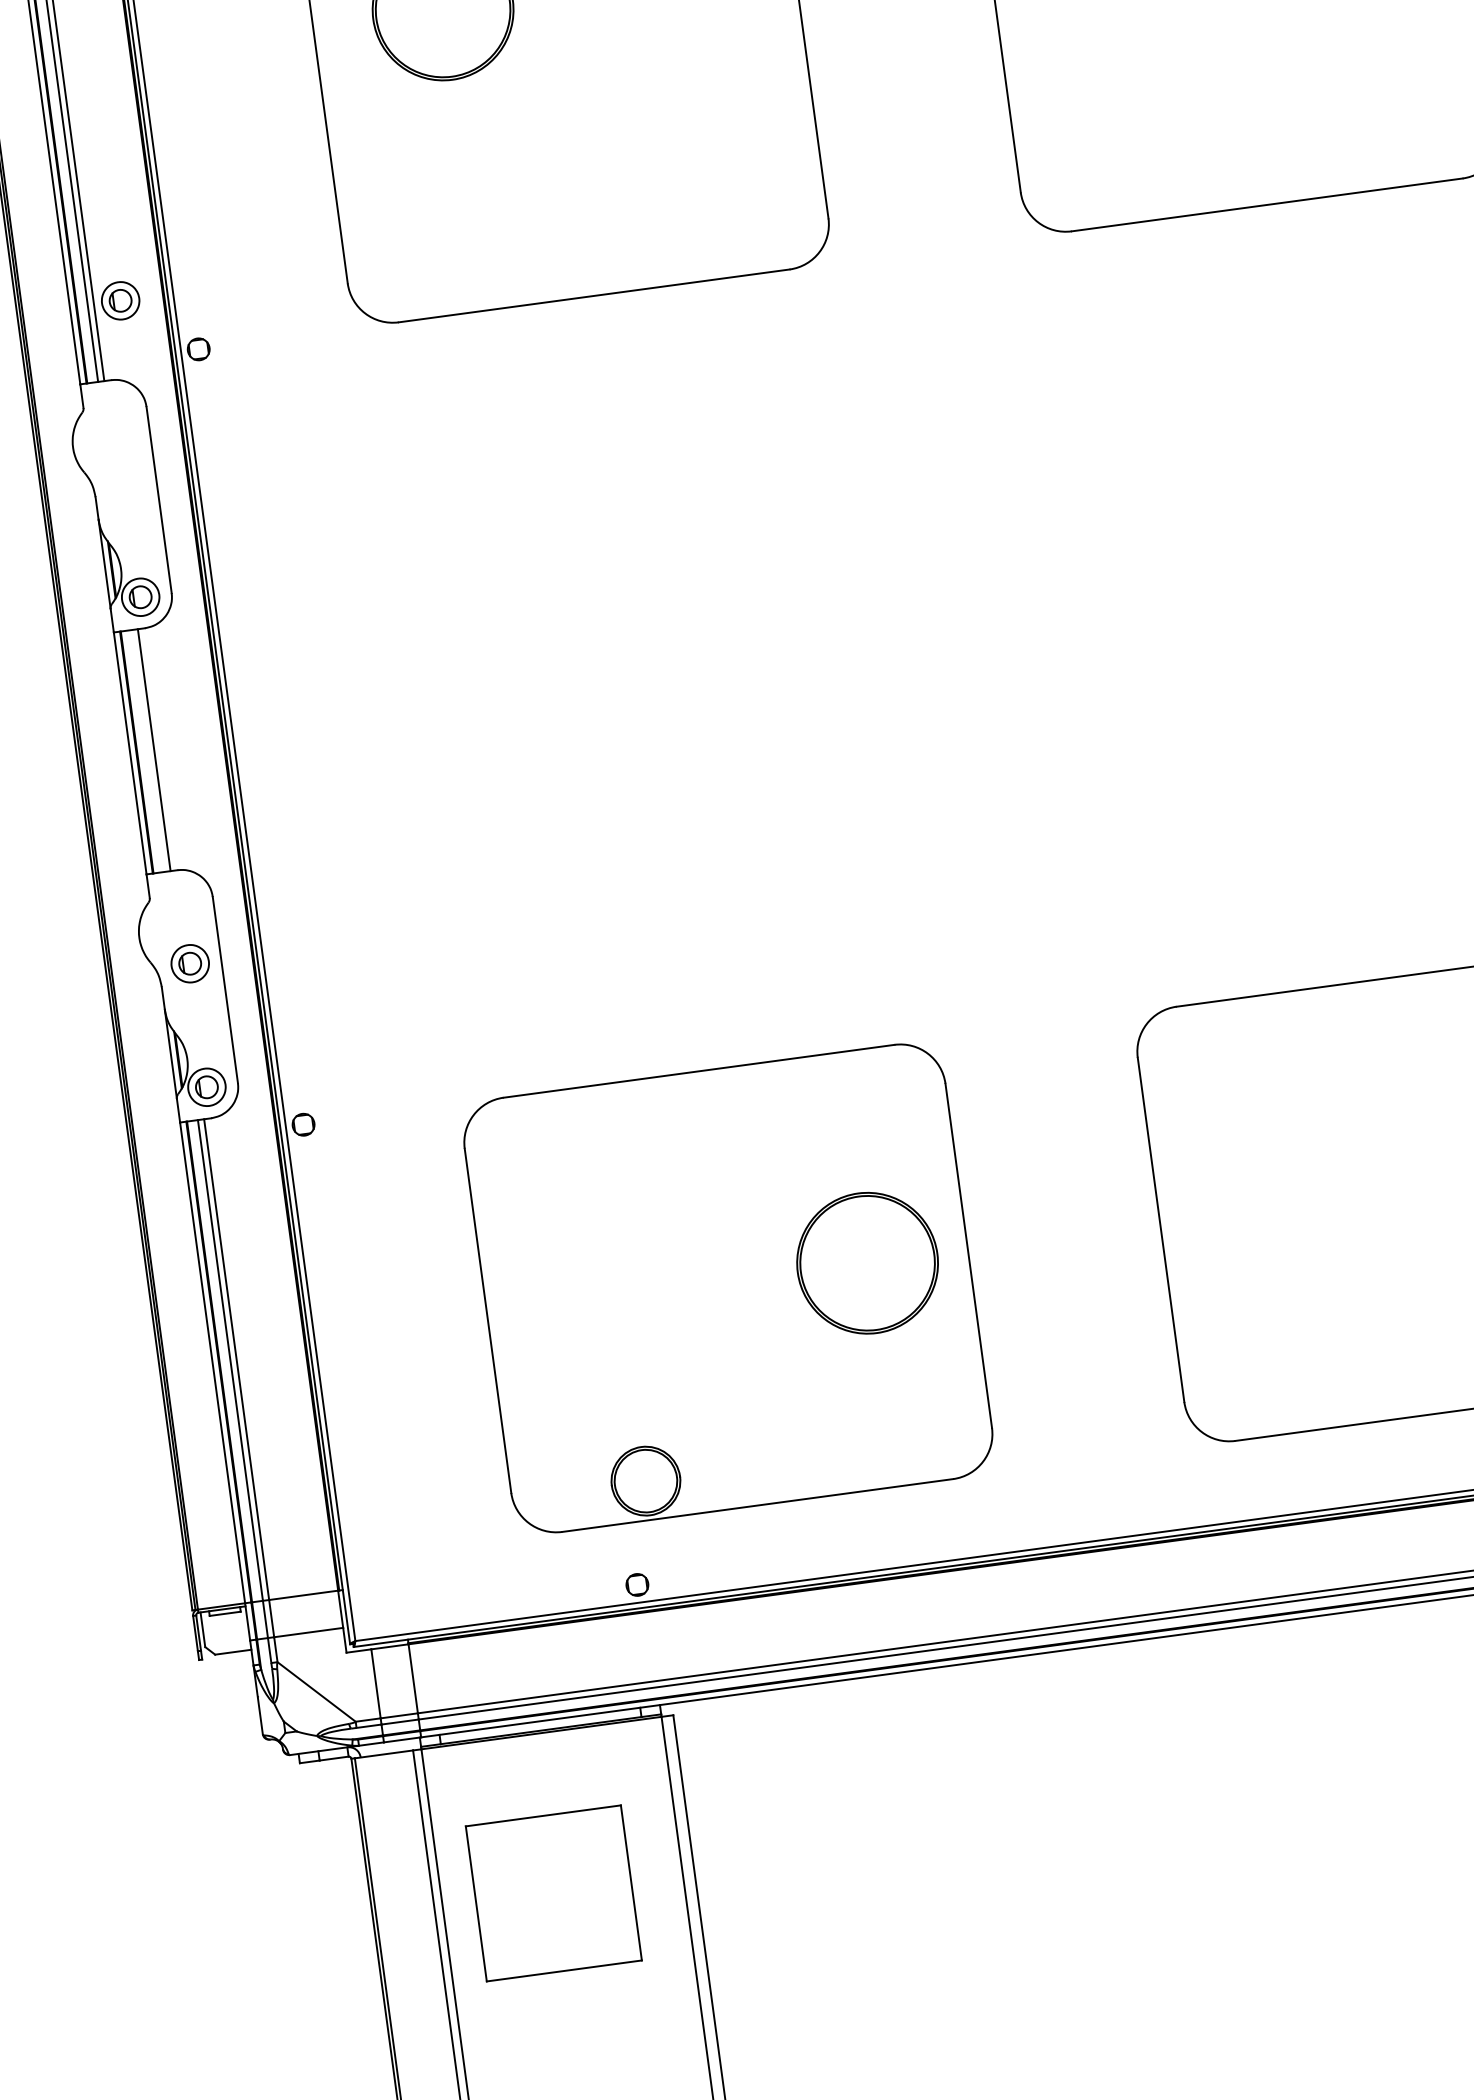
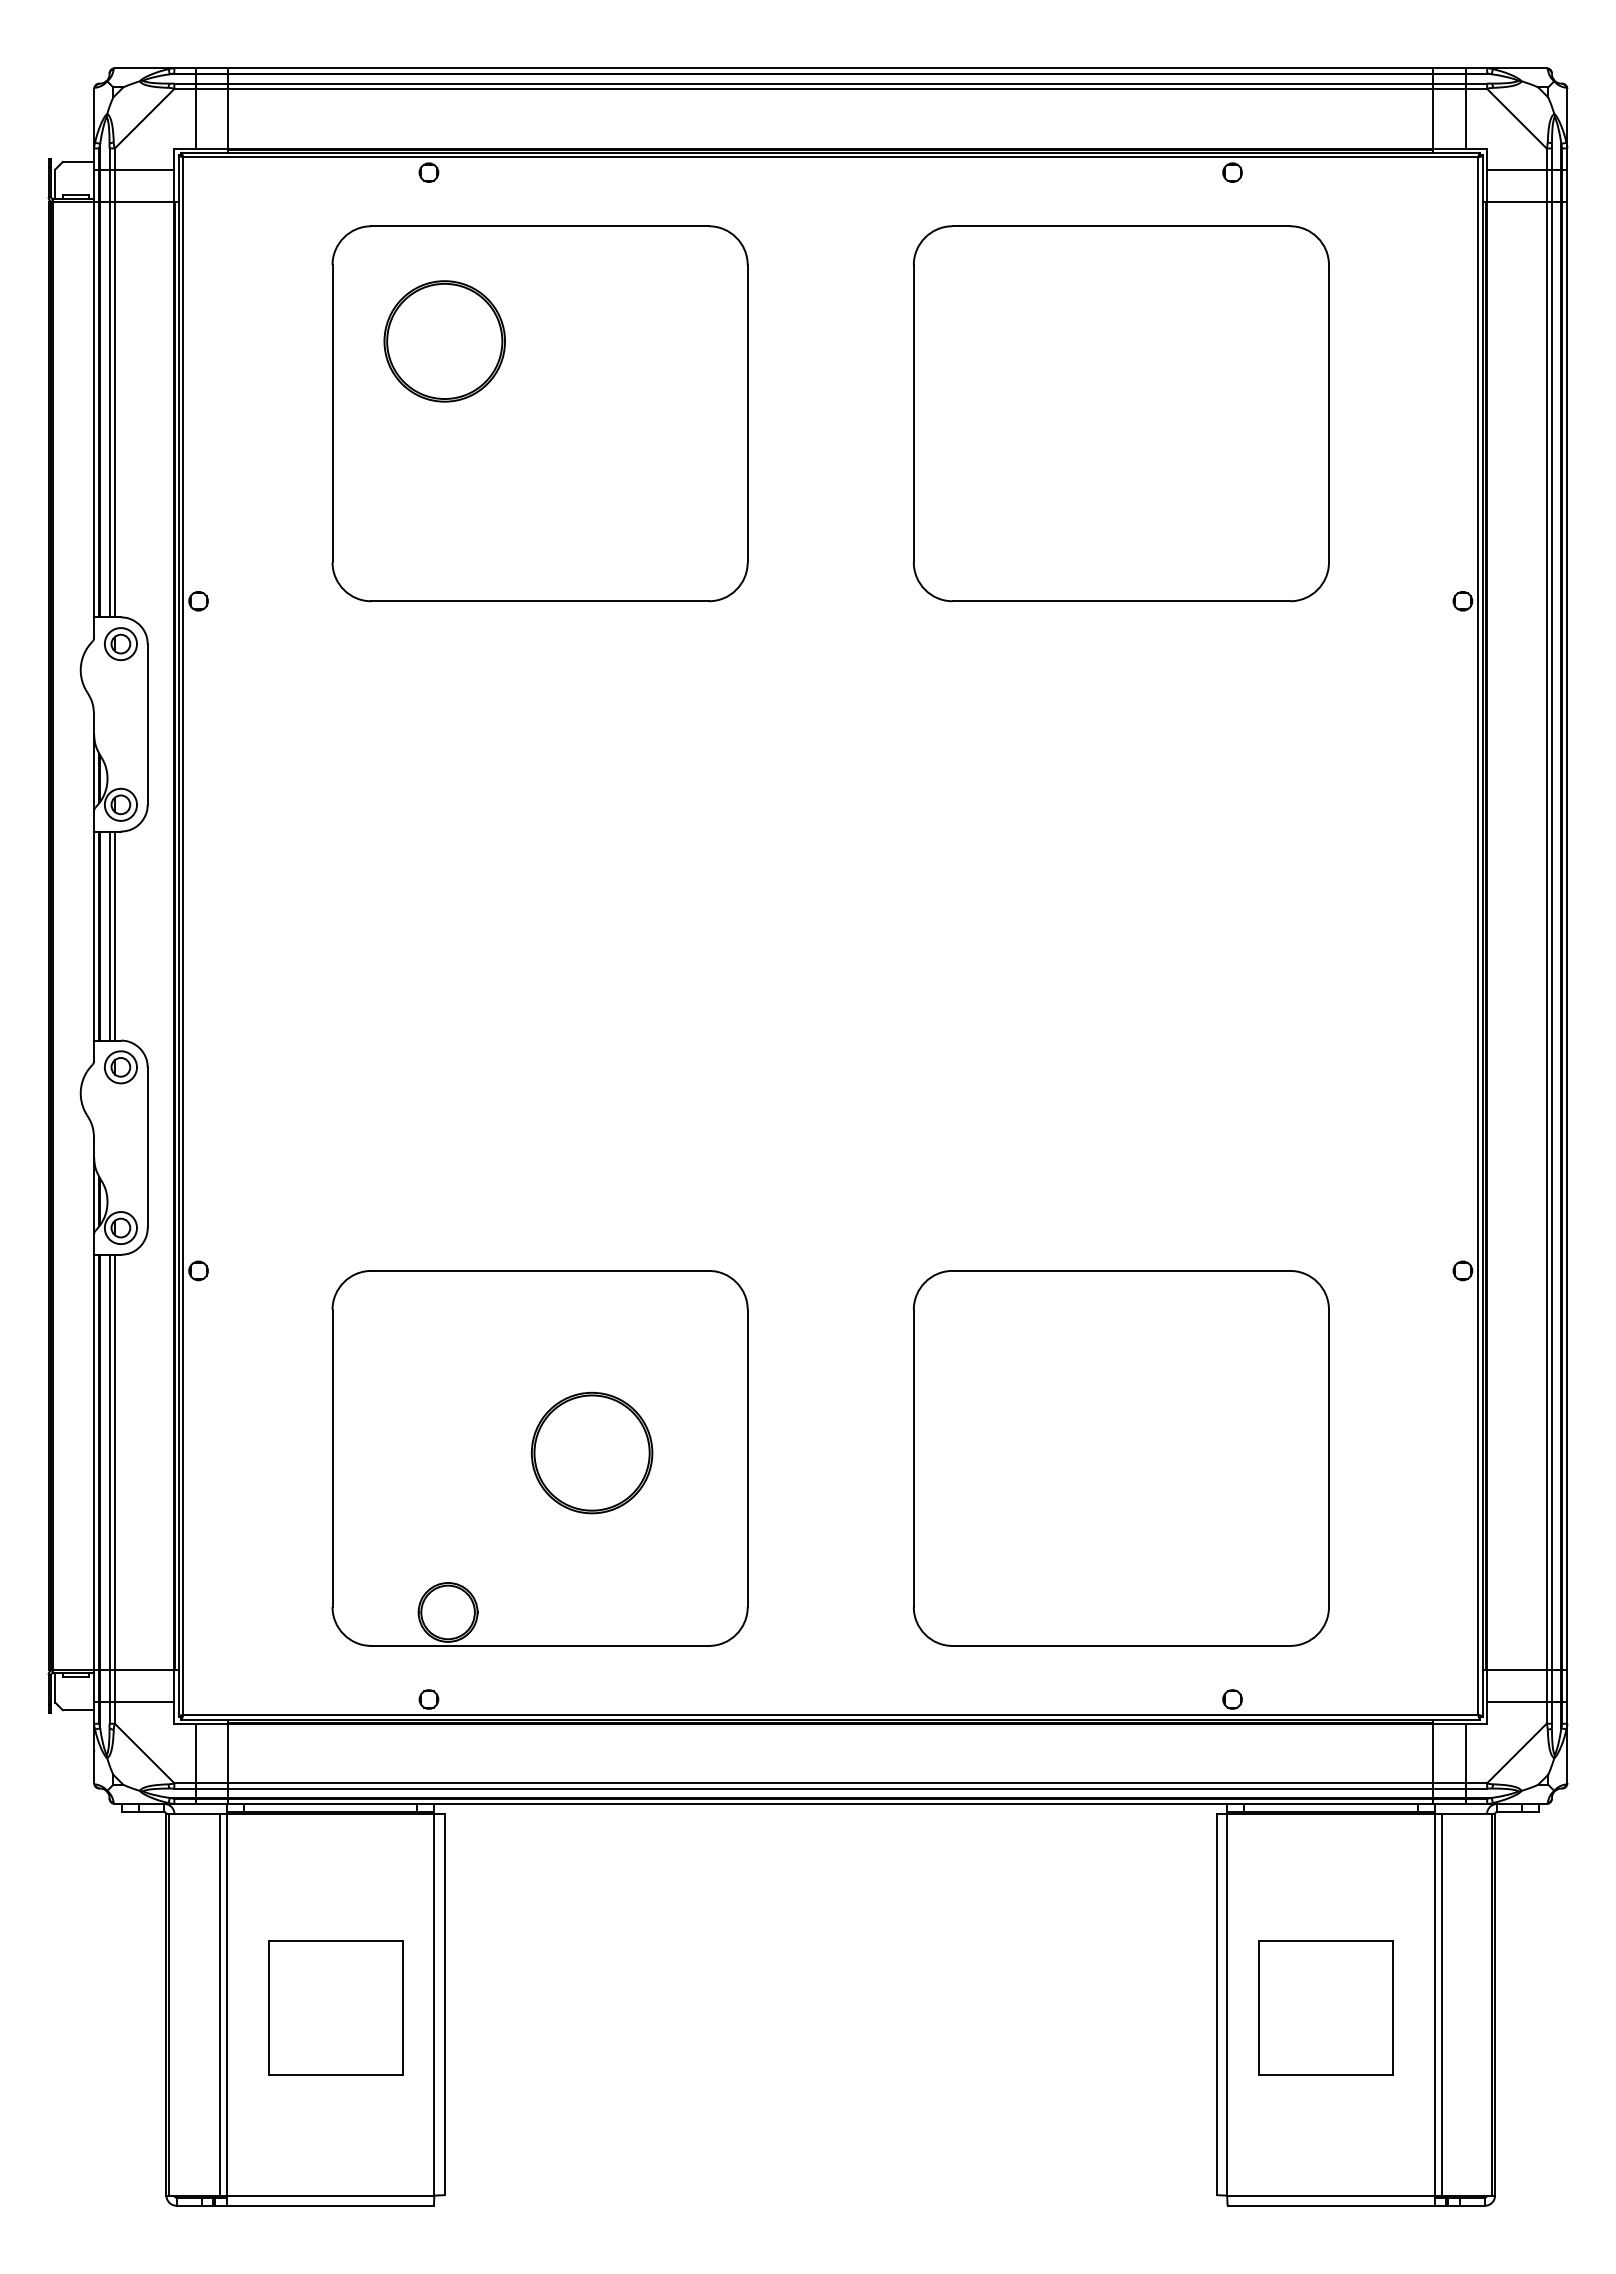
part: (120, 301) -> (120, 644), moved
line: (147, 750) -> (109, 935), added
part: (189, 963) -> (120, 1067), moved
part: (866, 1262) -> (591, 1452), moved
part: (553, 1893) -> (335, 2007), moved

